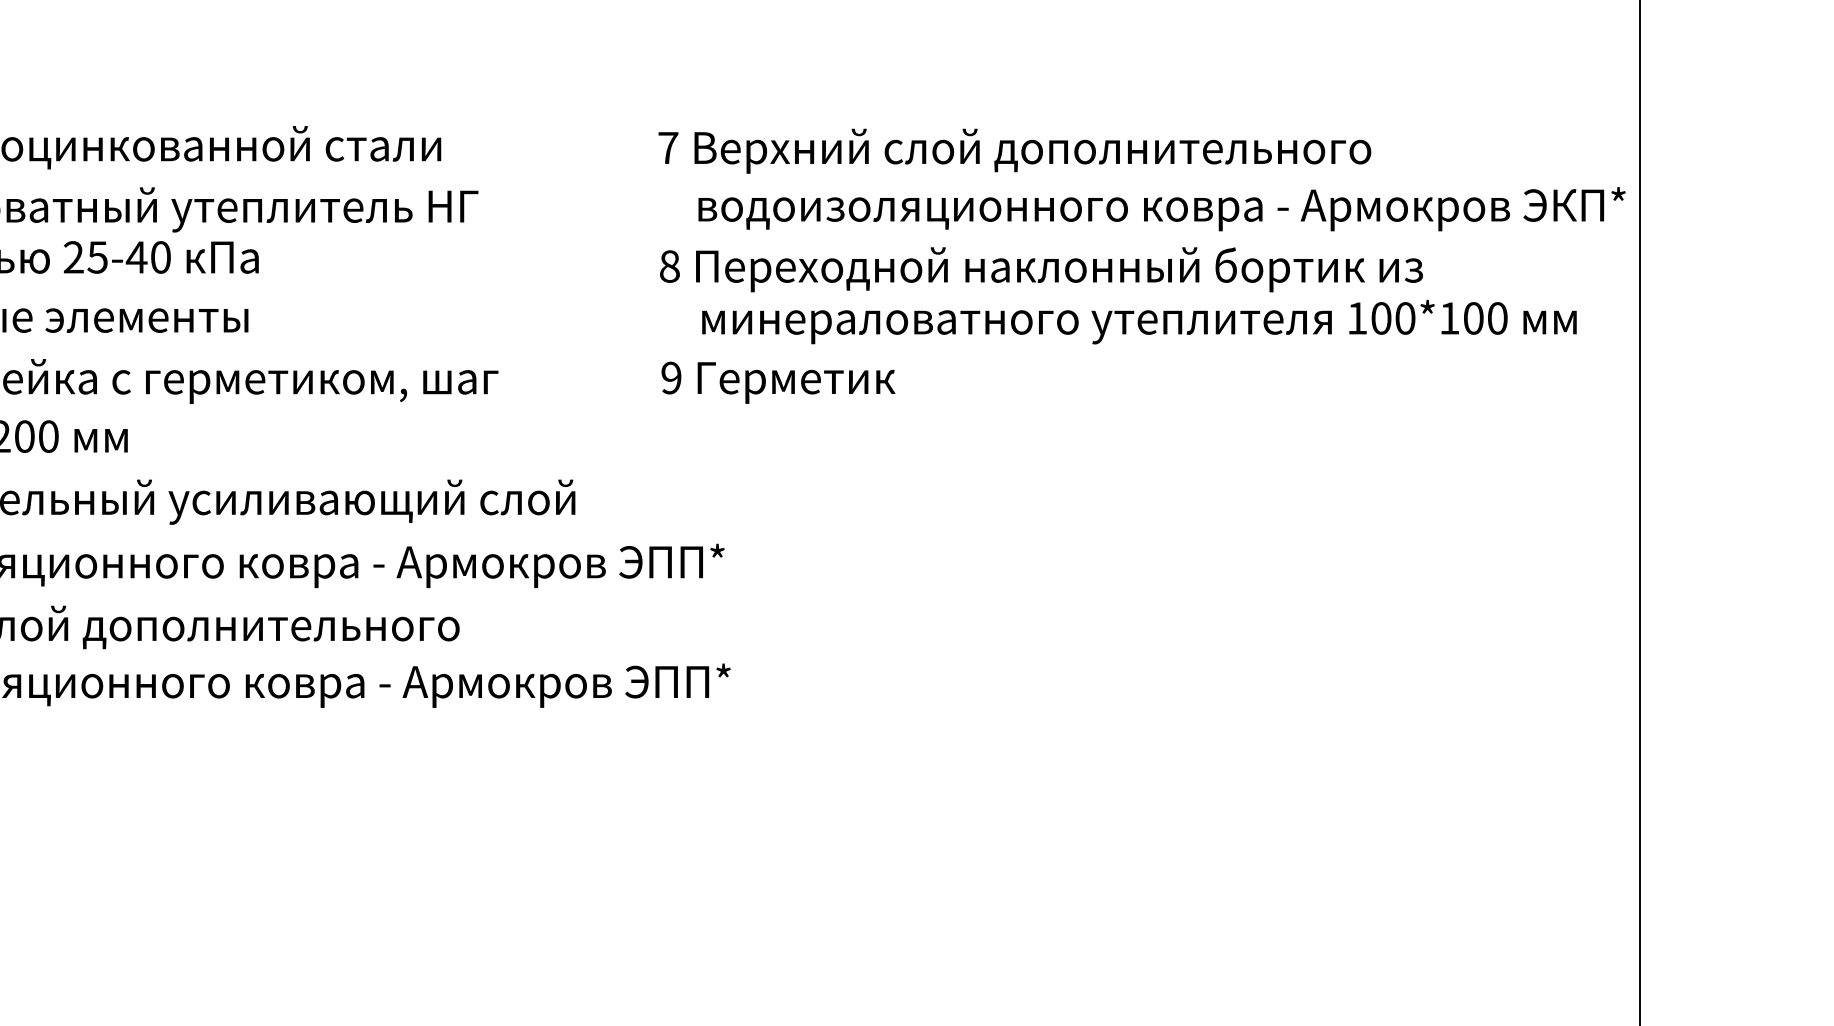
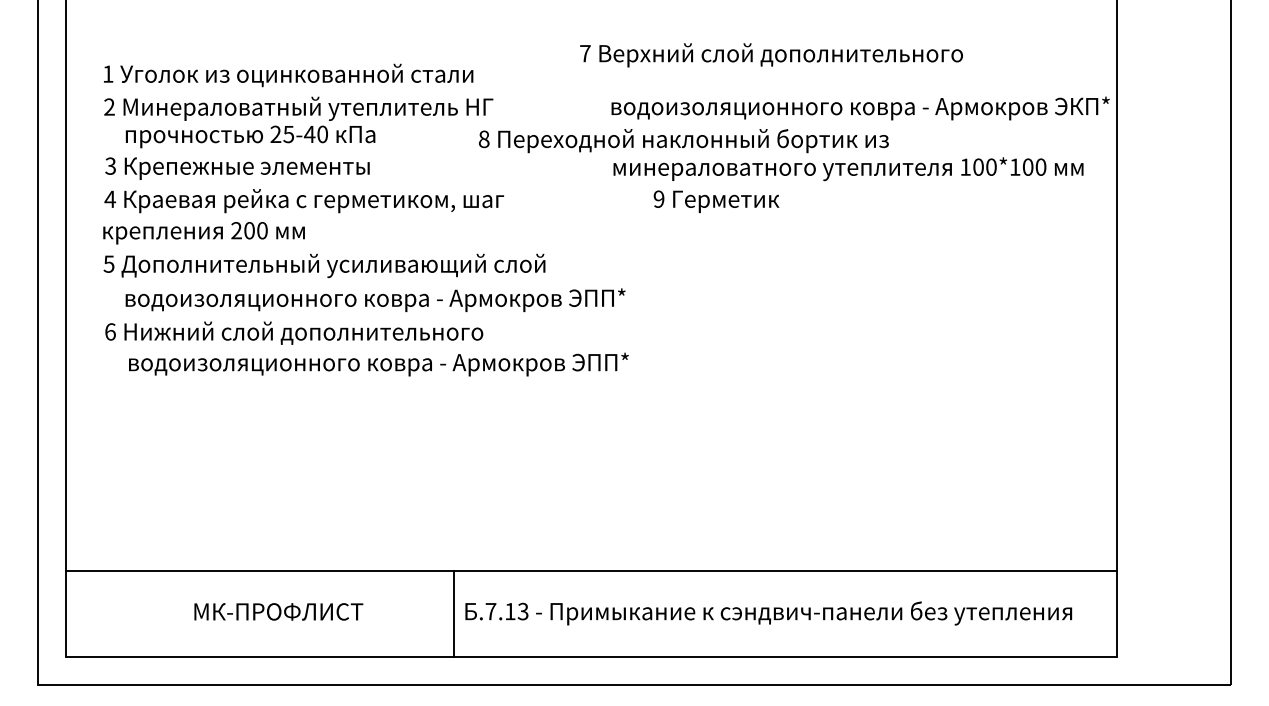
text: (1014, 151) -> (771, 55), moved
text: (1040, 270) -> (683, 141), moved
text: (778, 382) -> (716, 201), moved

